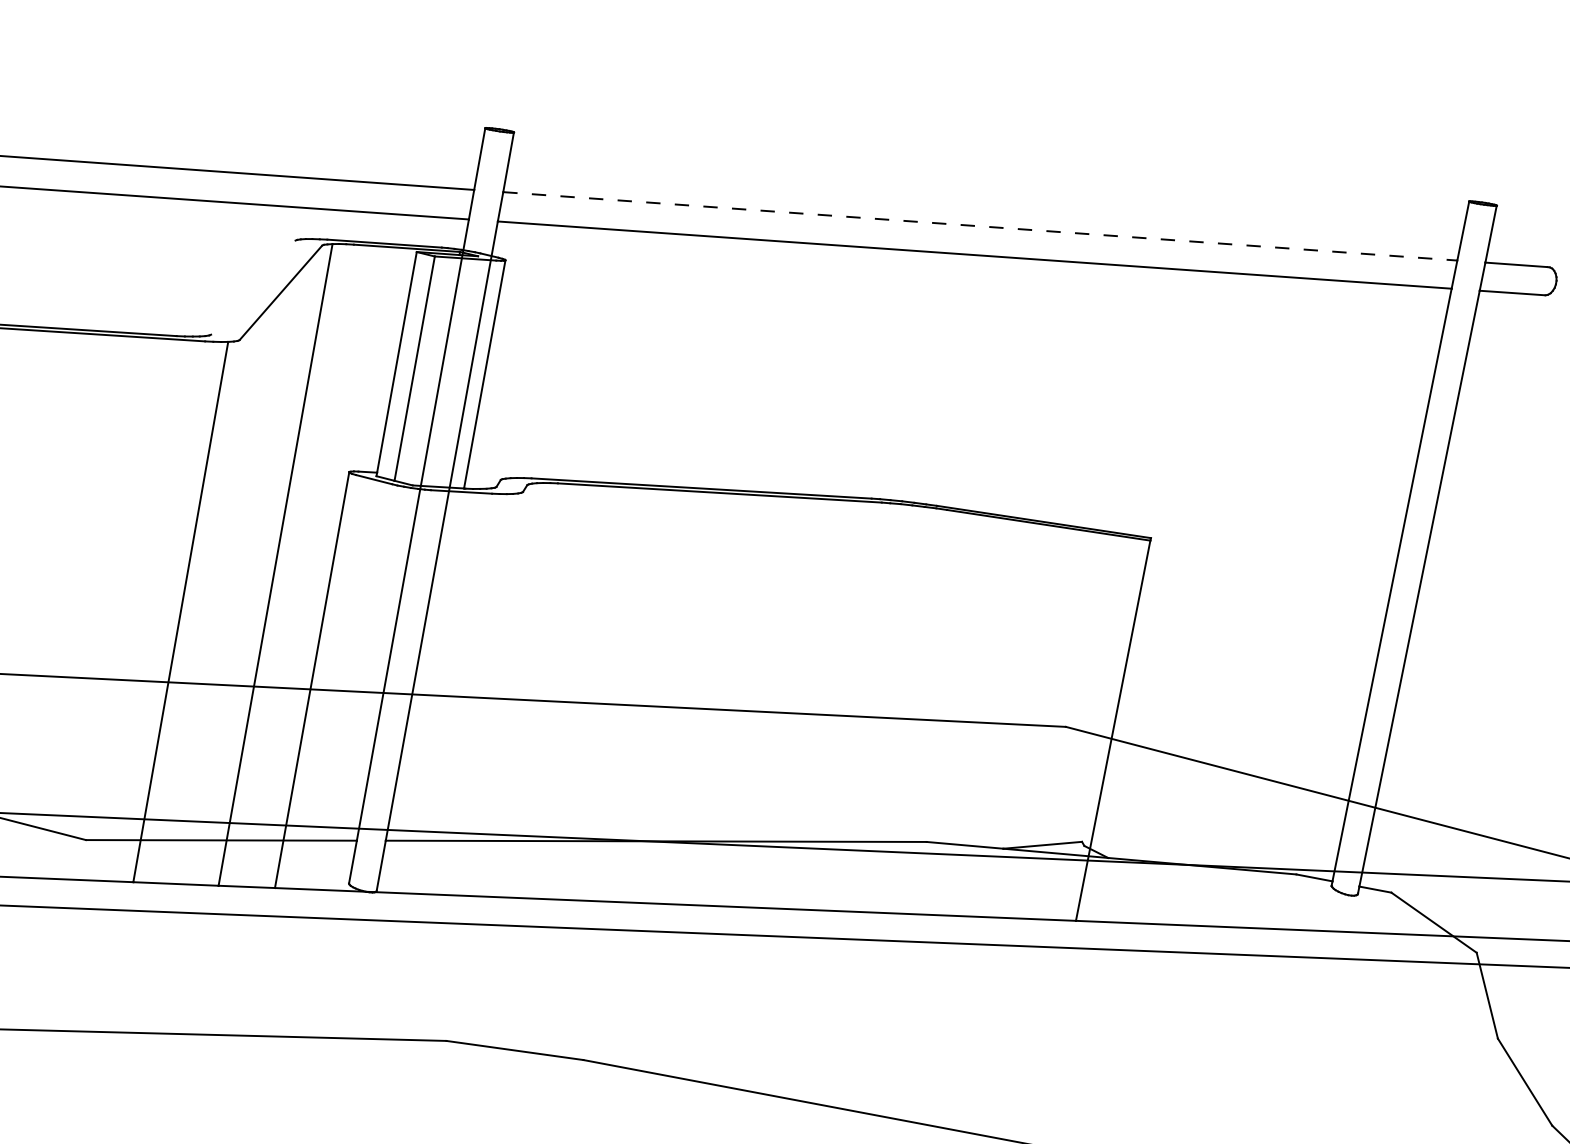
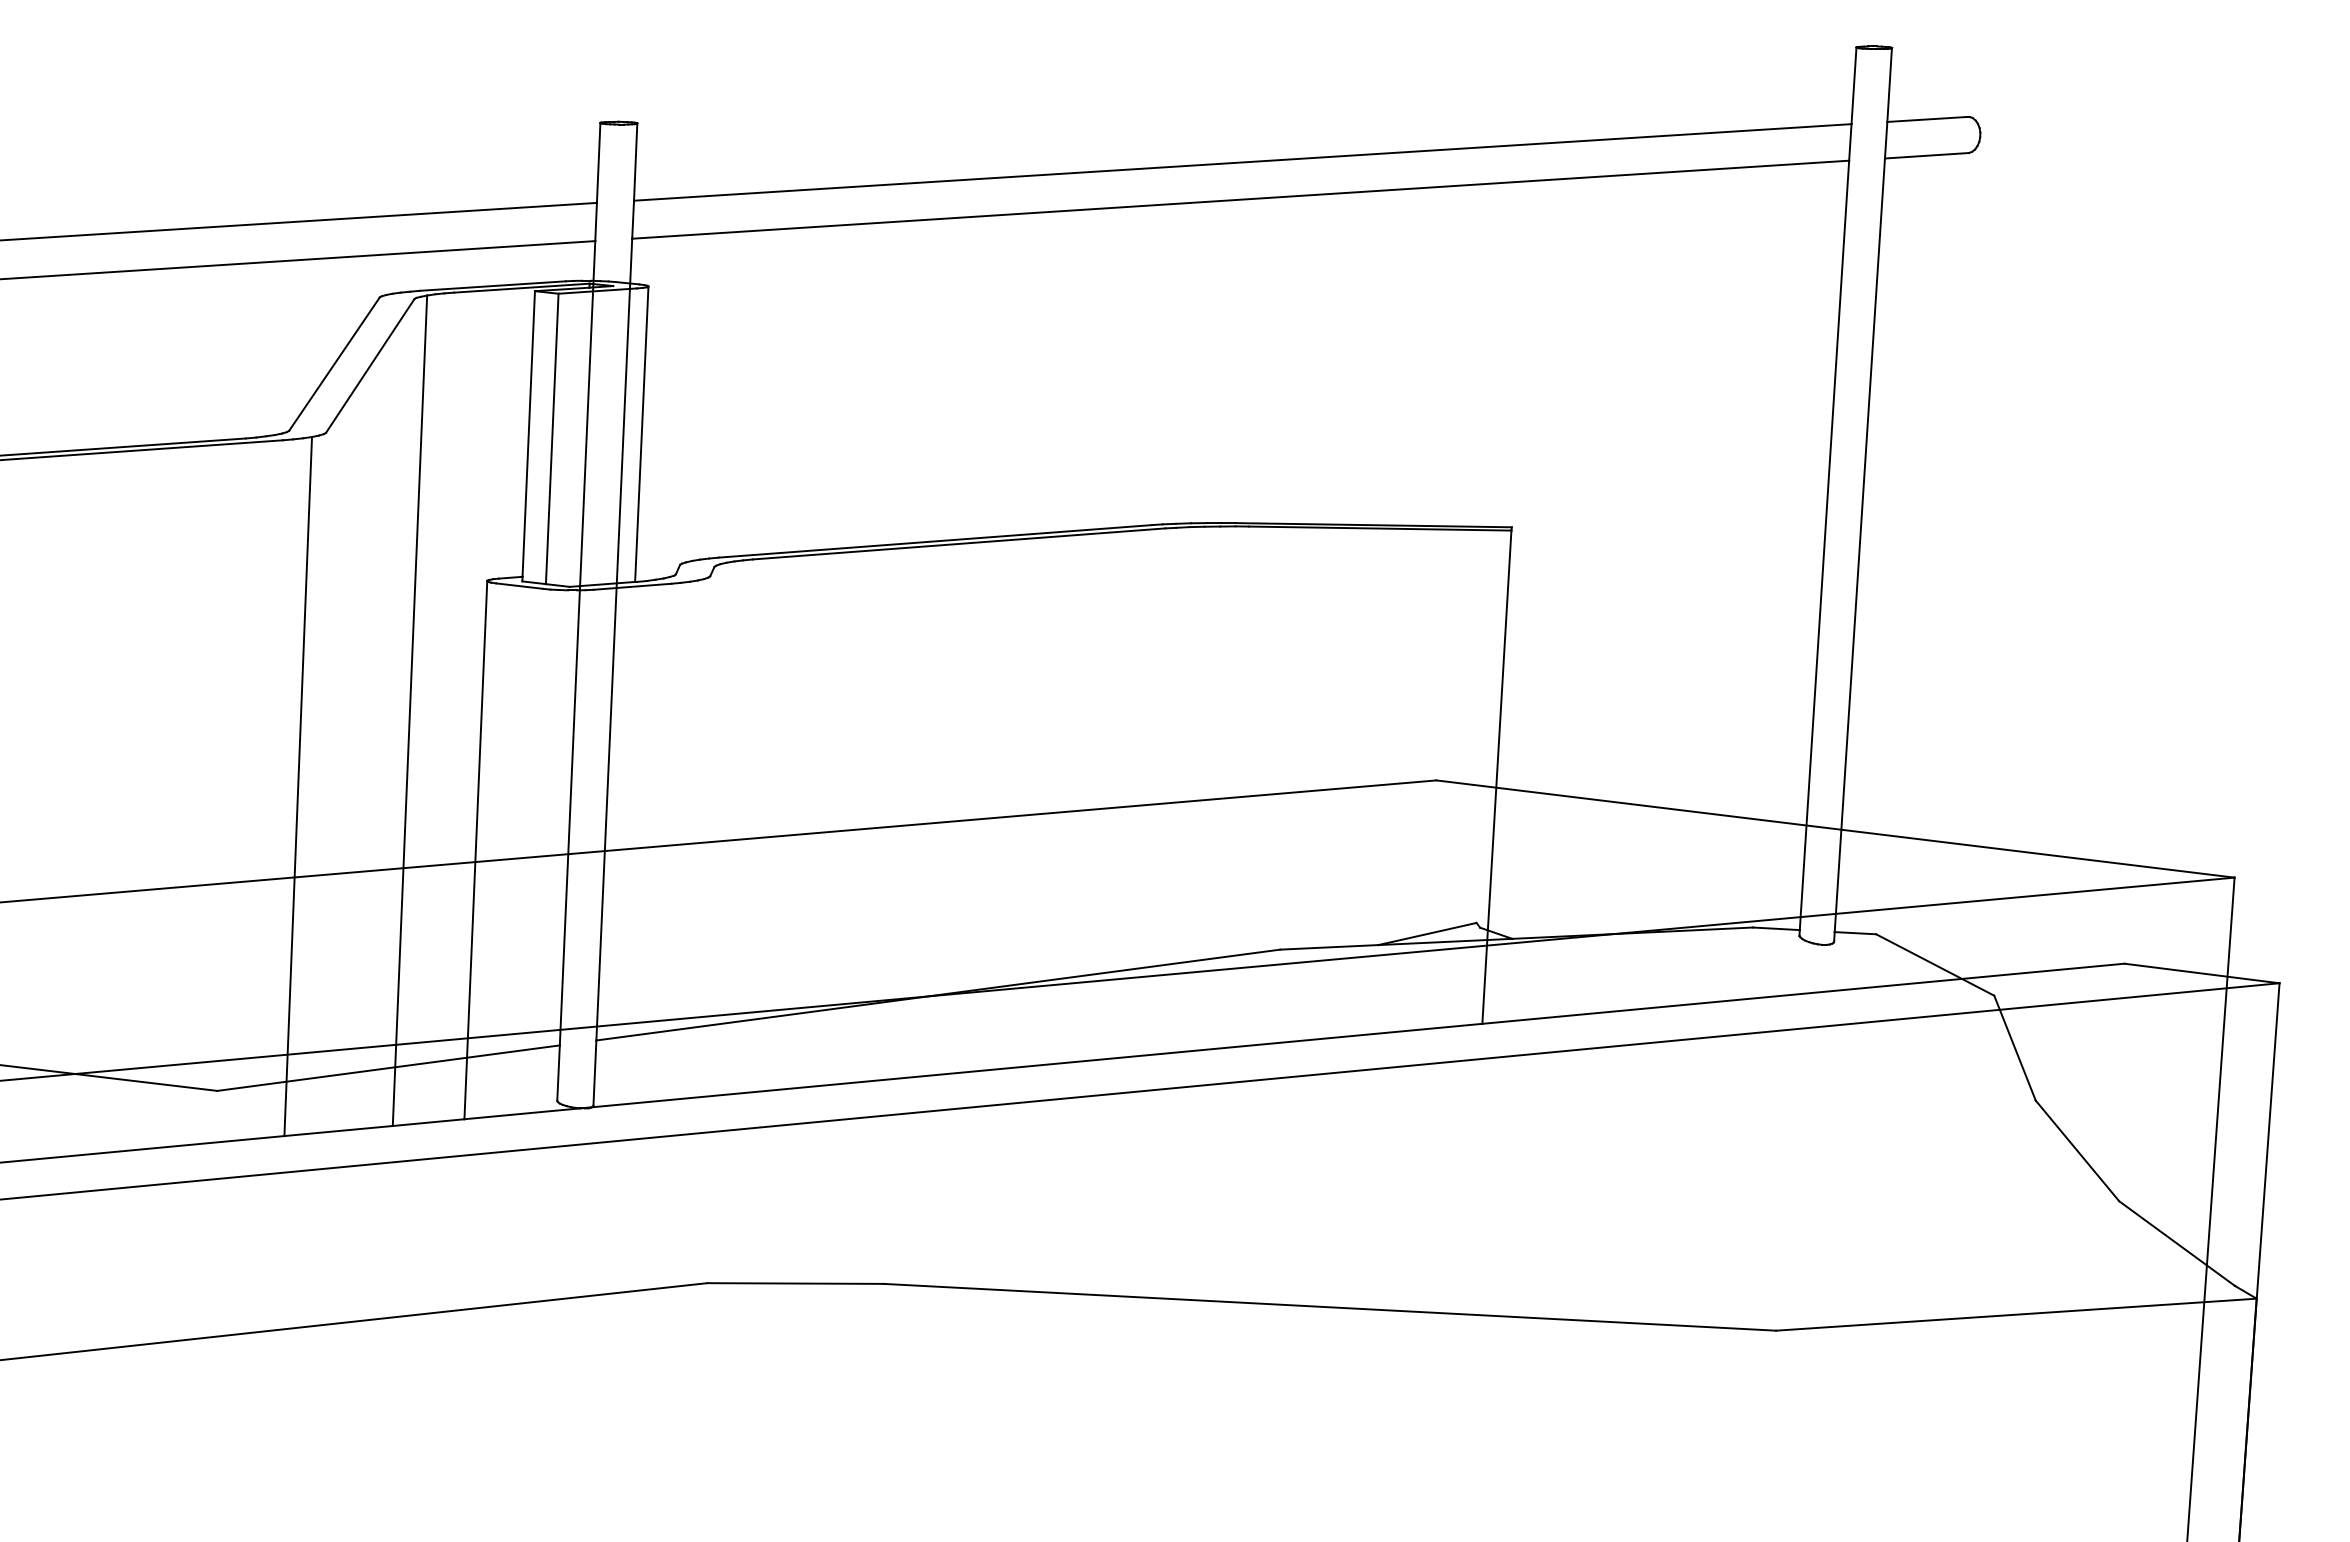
line: (980, 226) -> (1242, 162), dashed -> solid
line: (253, 287) -> (334, 363), added

